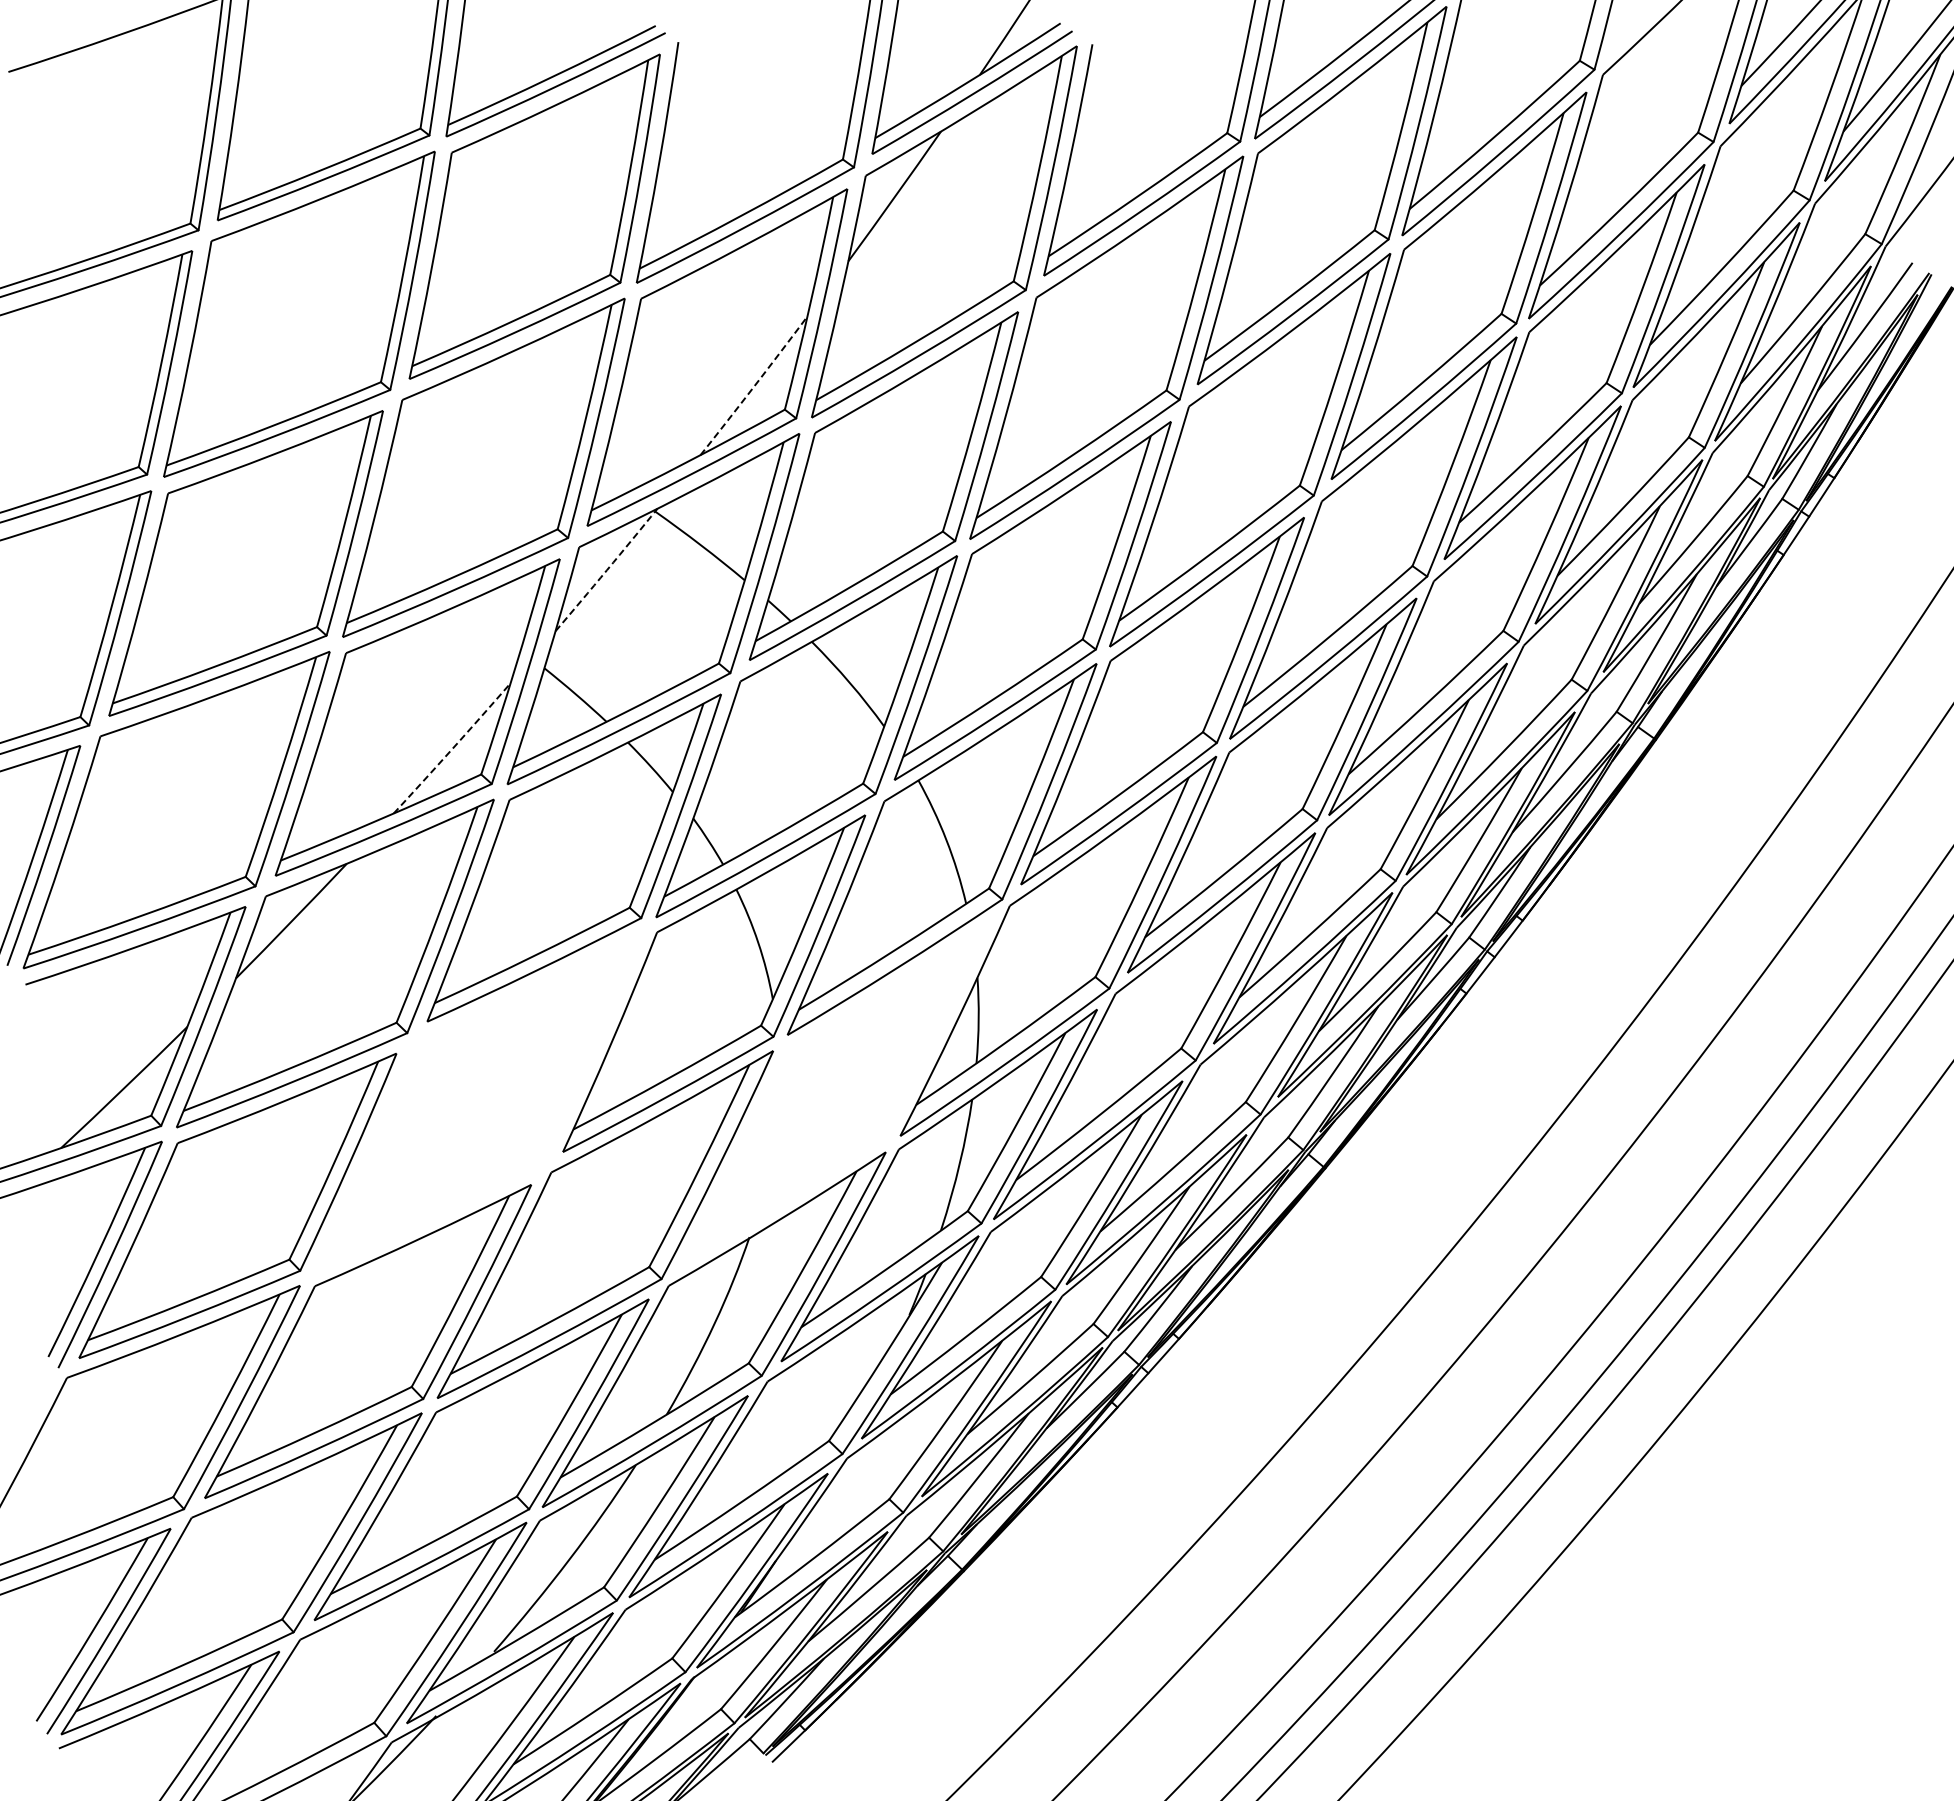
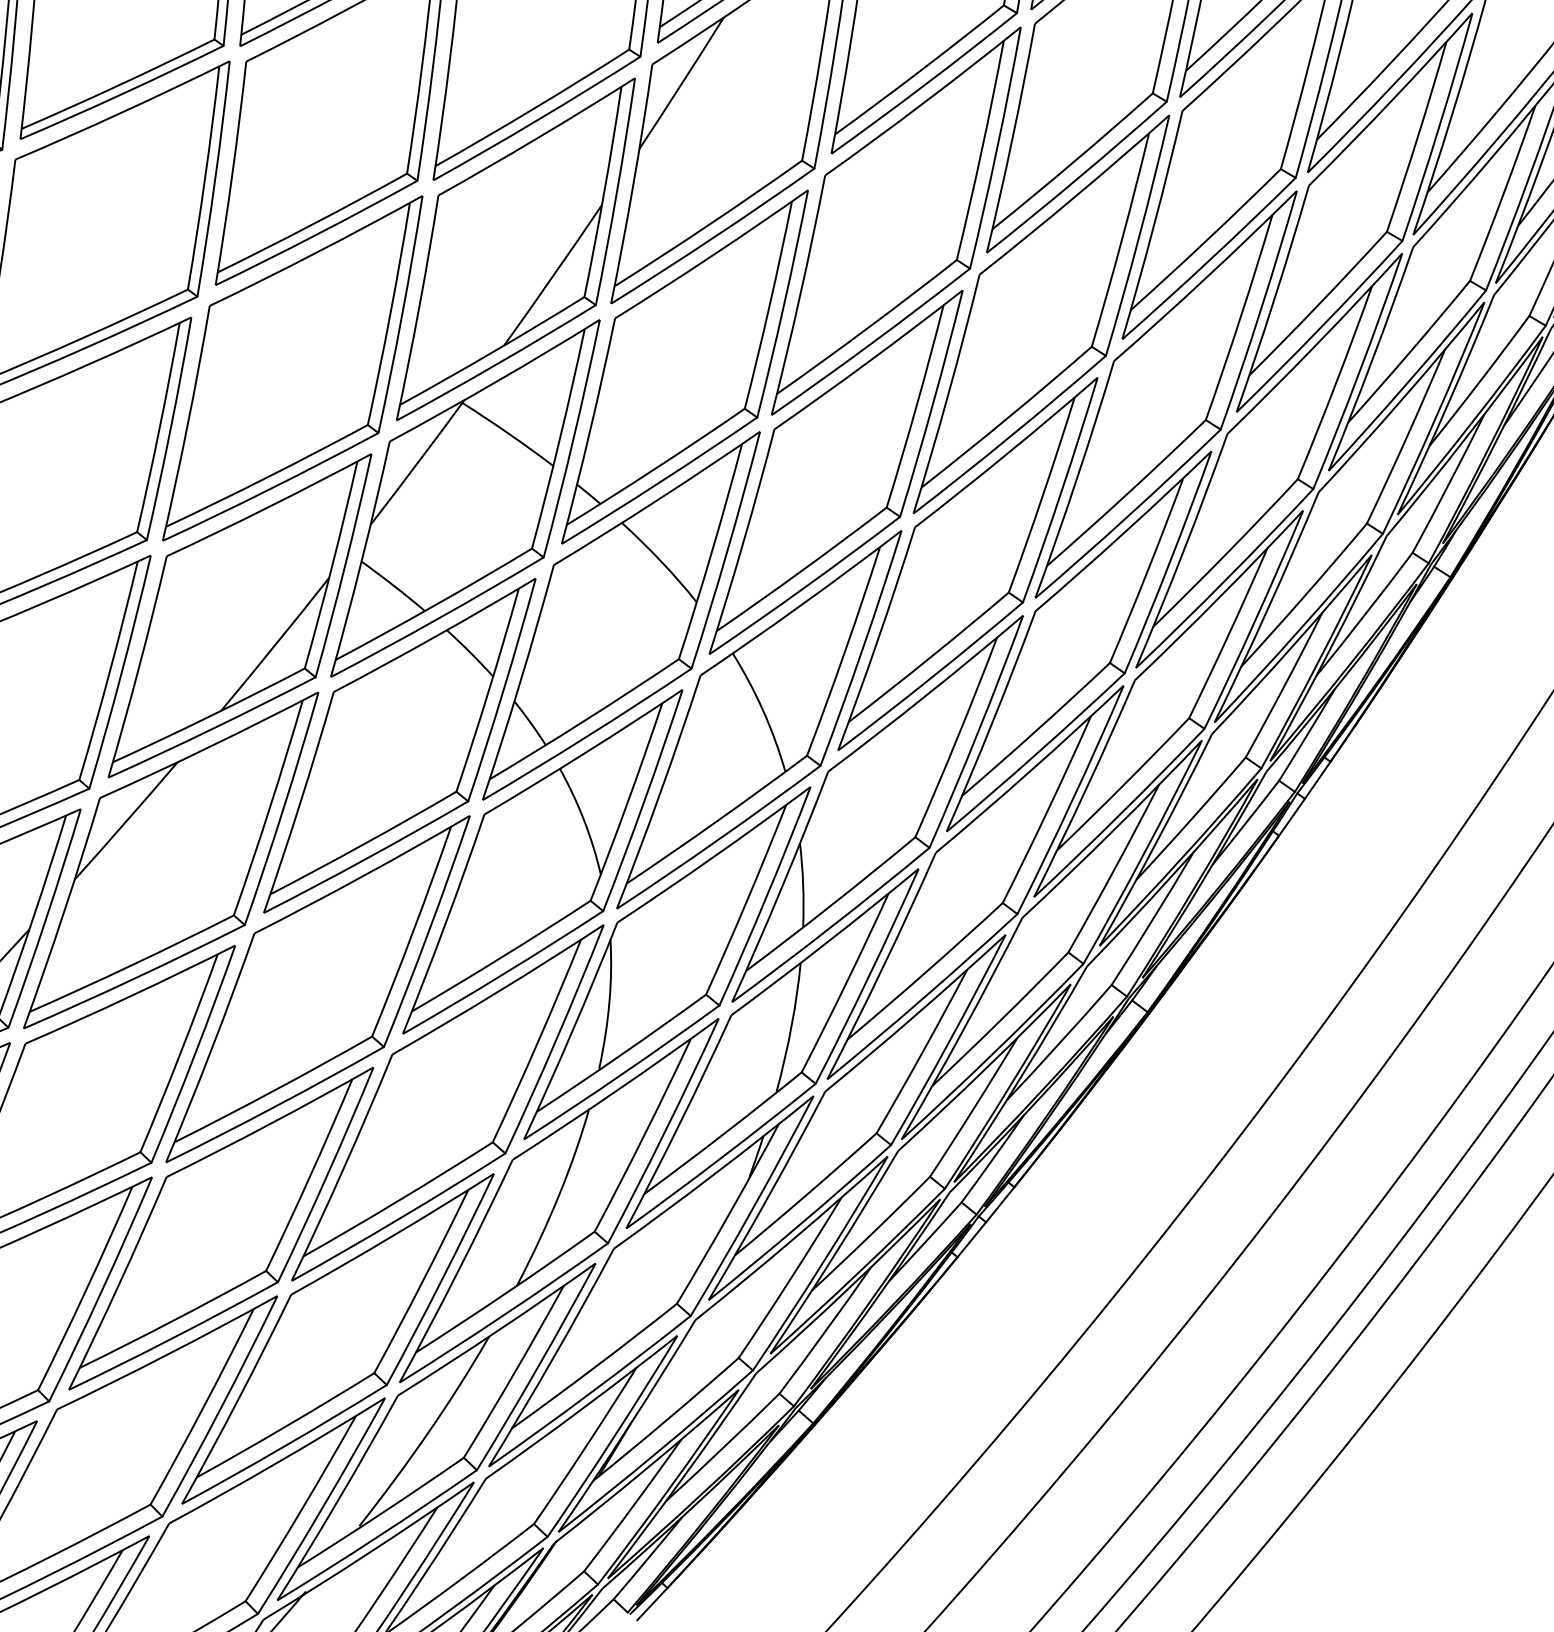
arc: (754, 386) -> (553, 275), dashed -> solid
arc: (606, 570) -> (417, 462), dashed -> solid
arc: (452, 748) -> (275, 644), dashed -> solid
part: (835, 1093) -> (666, 963), added
part: (478, 1101) -> (317, 988), added

